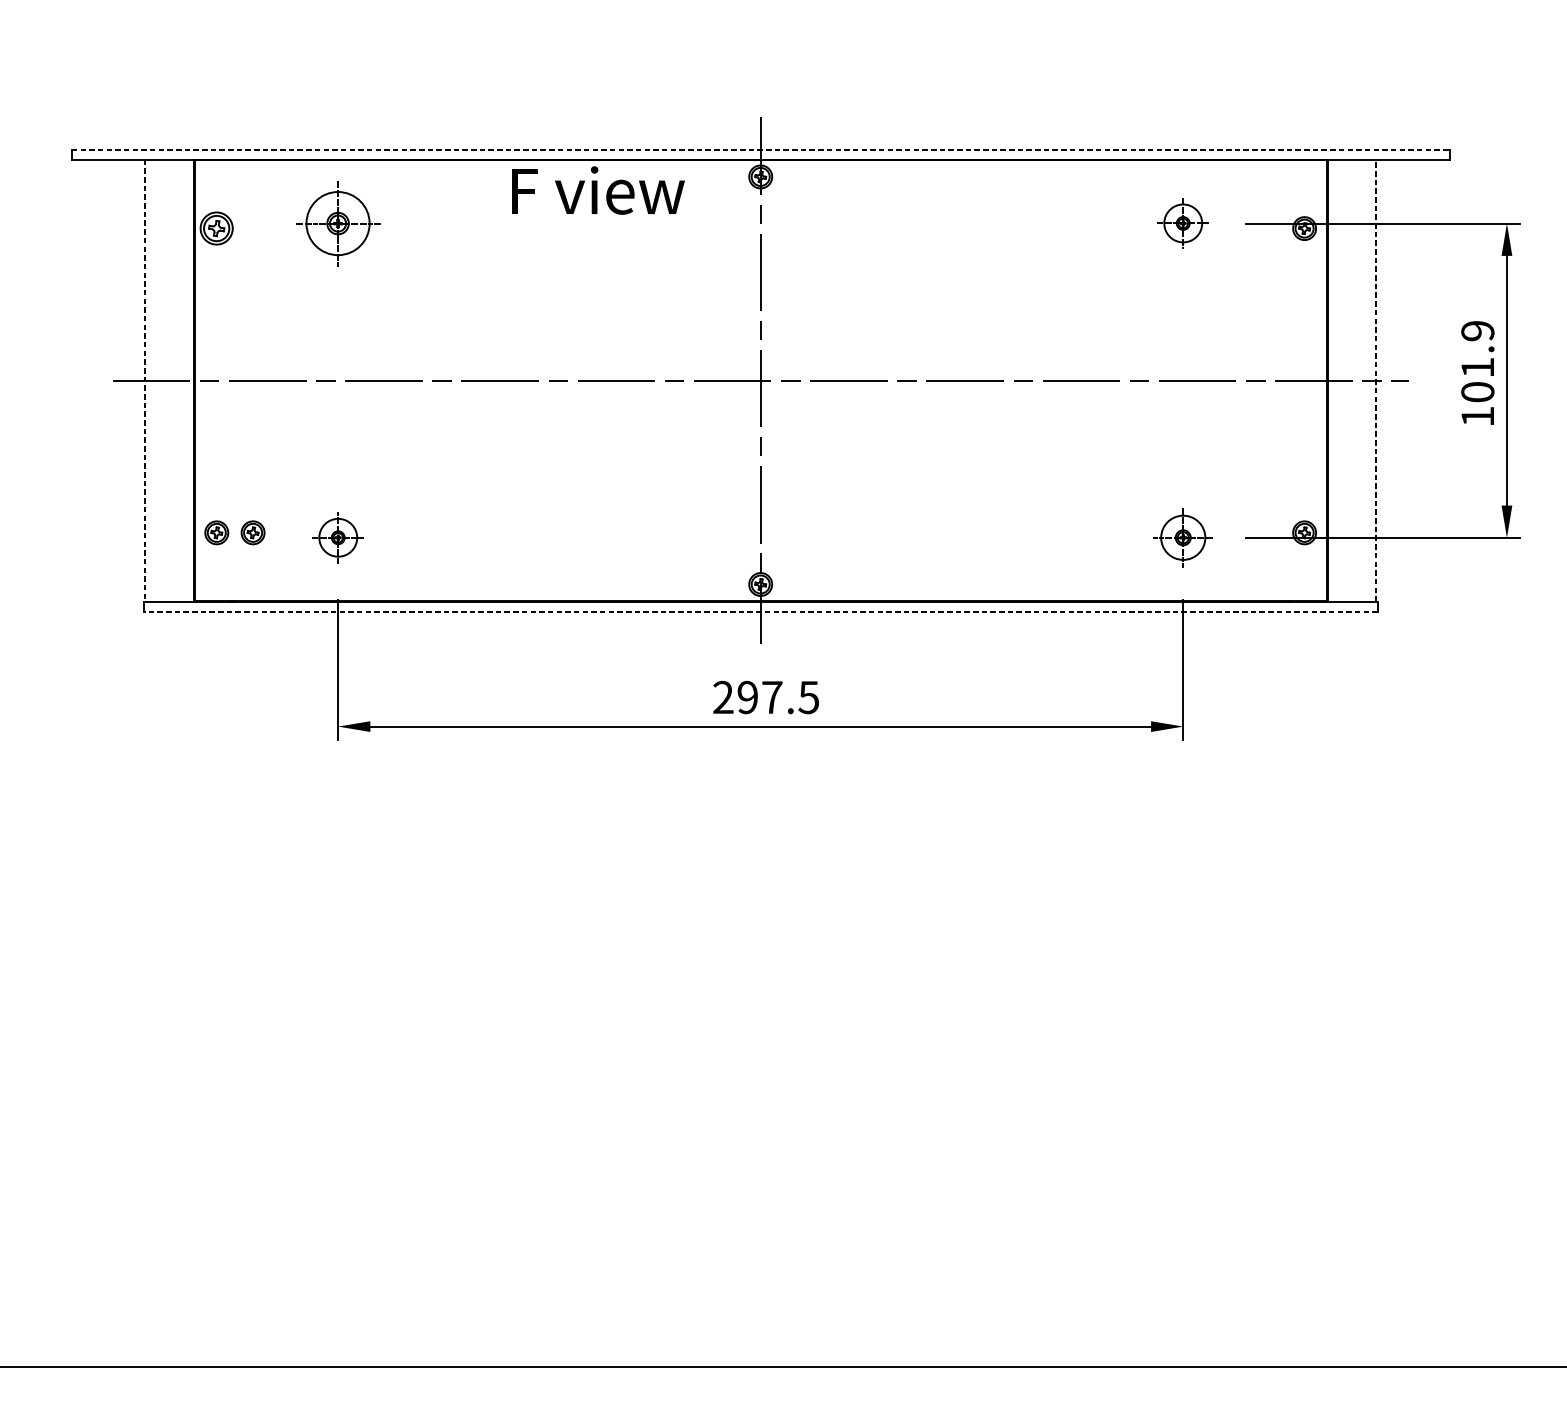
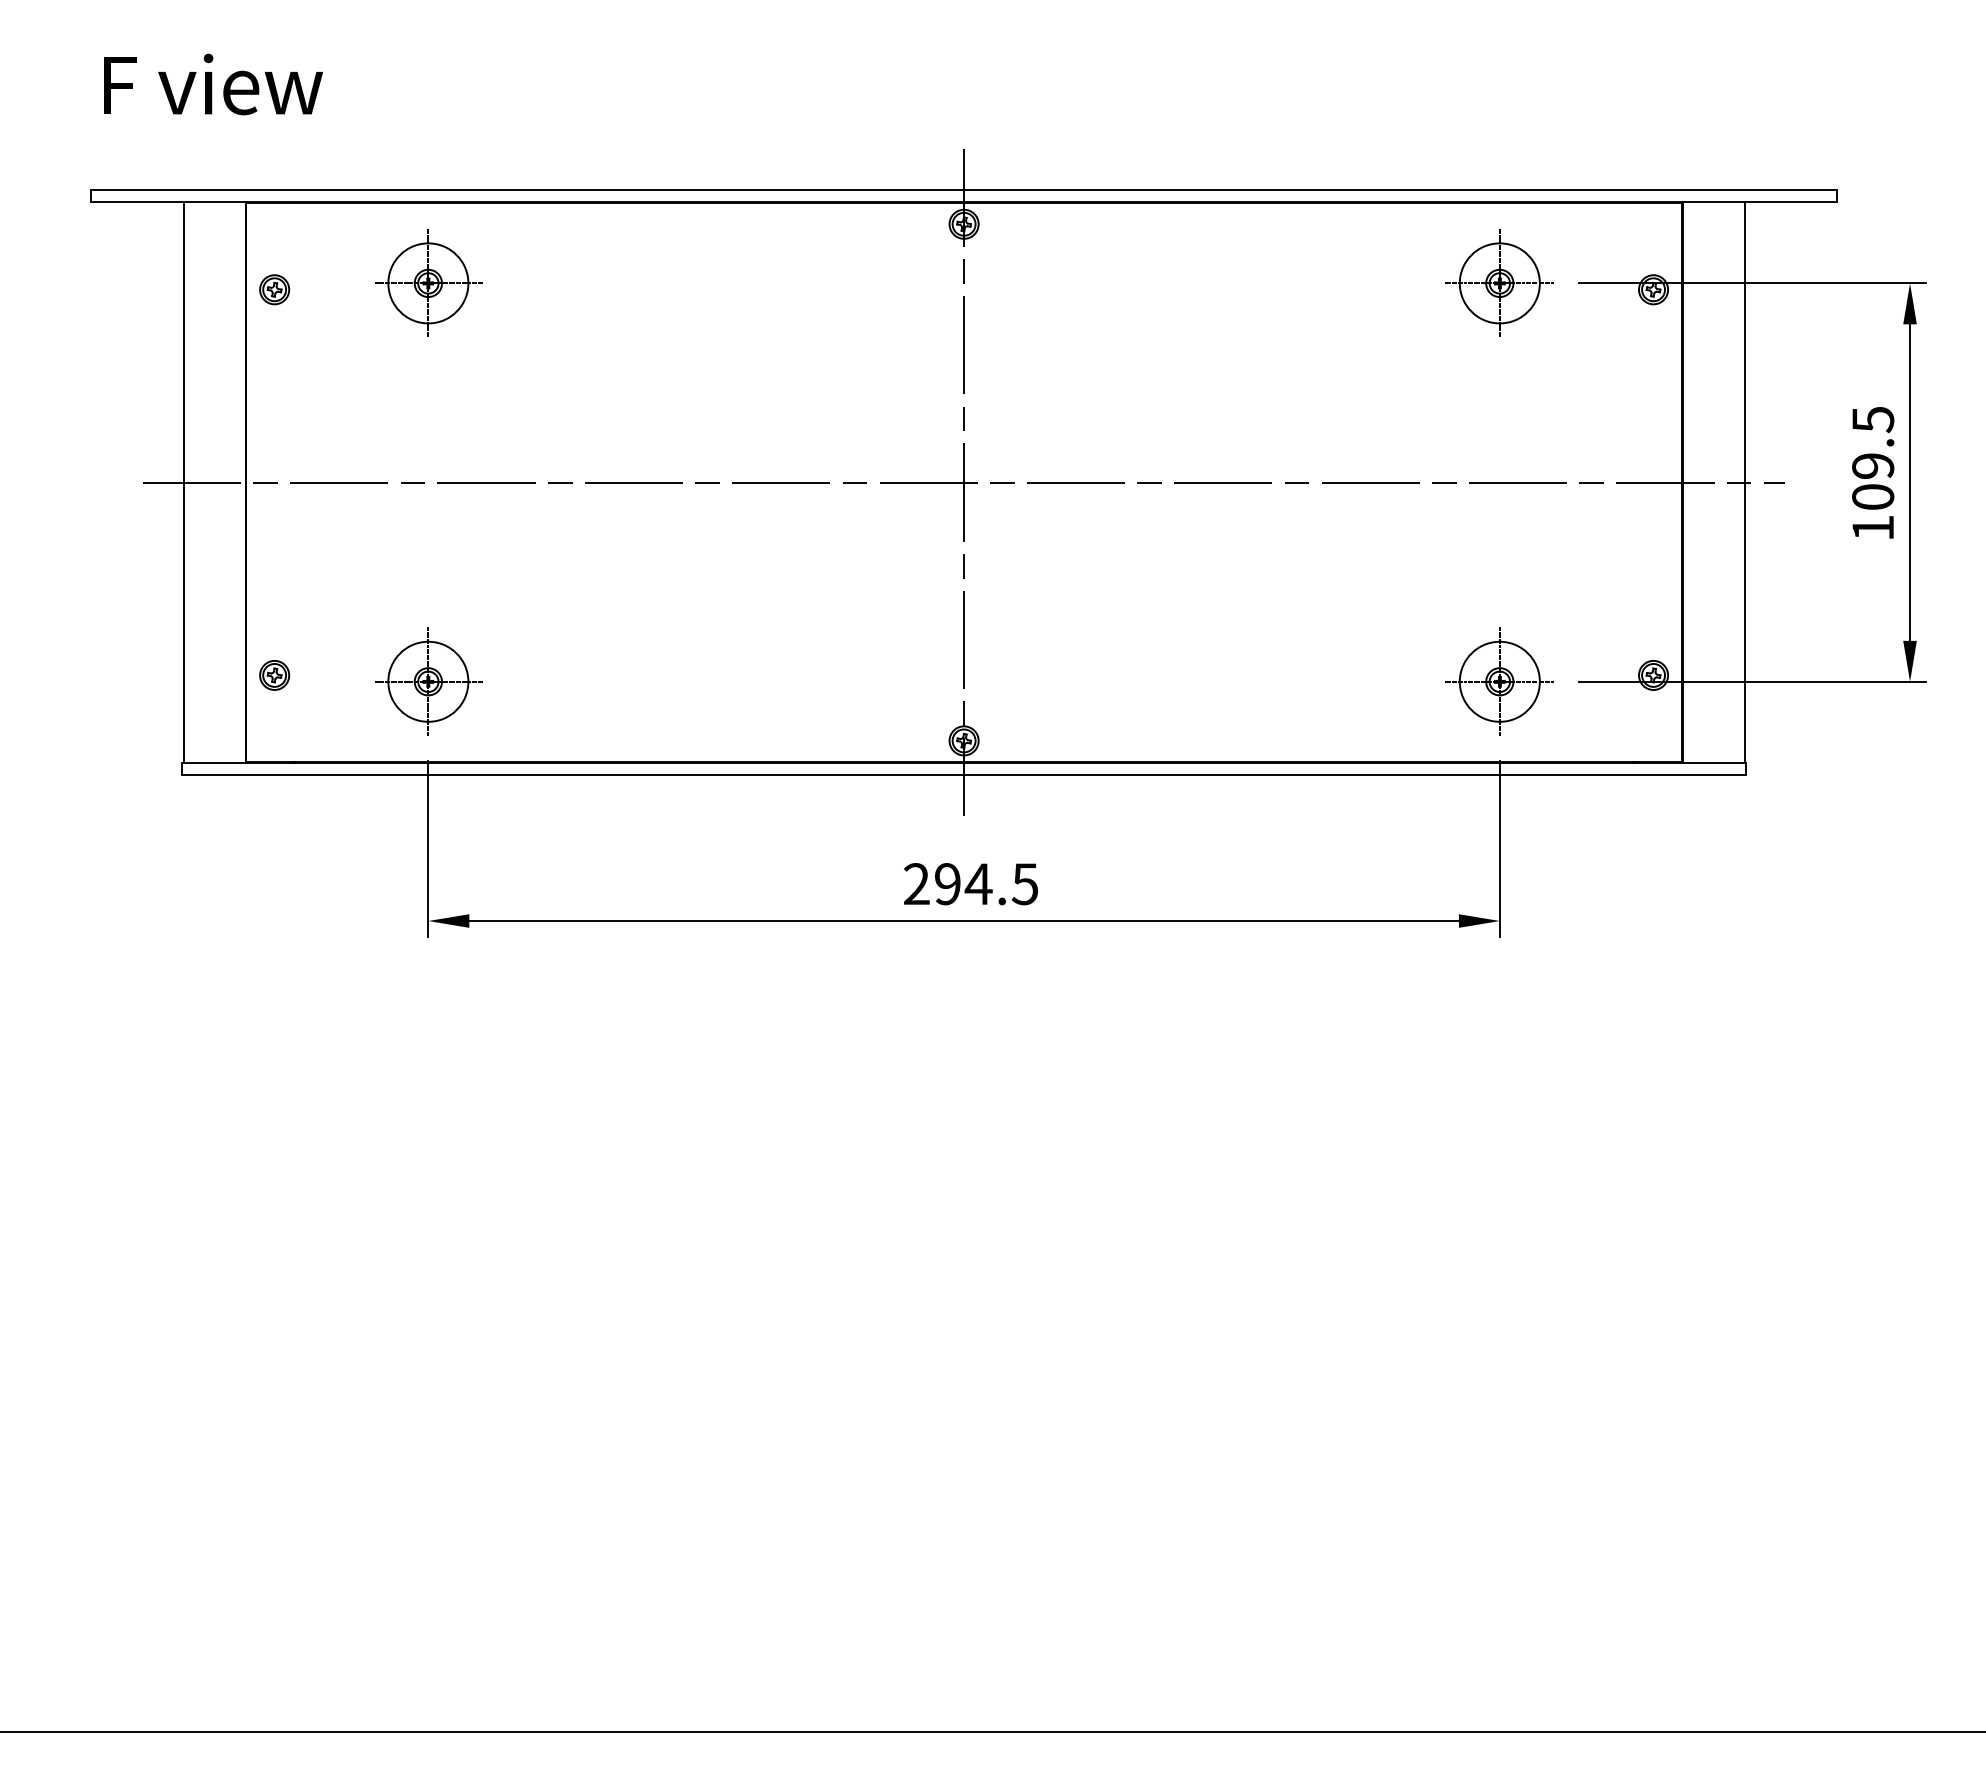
line: (761, 149) -> (964, 189), dashed -> solid
text: (598, 190) -> (213, 84), moved
part: (1183, 222) -> (1499, 282), size x1.67
part: (216, 228) -> (274, 289), size x0.71
text: (1478, 349) -> (1873, 443), 101.9 -> 109.5
line: (1376, 380) -> (1744, 482), dashed -> solid
line: (144, 381) -> (183, 483), dashed -> solid
part: (252, 532) -> (320, 675), removed
part: (338, 537) -> (428, 681), size x1.67
part: (1183, 537) -> (1499, 681), size x1.43
line: (760, 611) -> (963, 775), dashed -> solid
text: (772, 697) -> (978, 883), 297.5 -> 294.5

